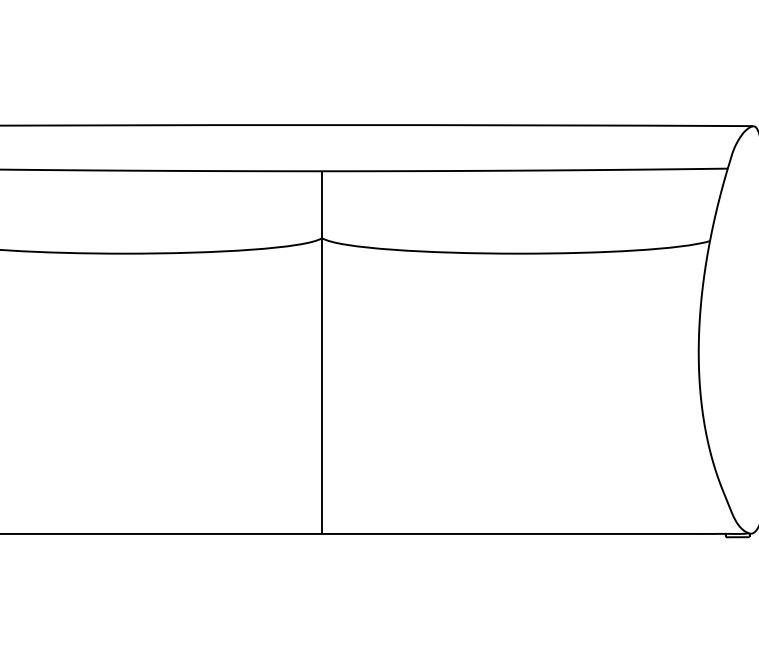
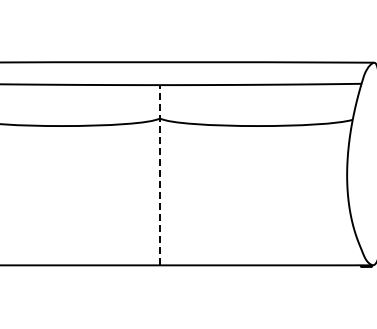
line: (321, 351) -> (159, 174), solid -> dashed

